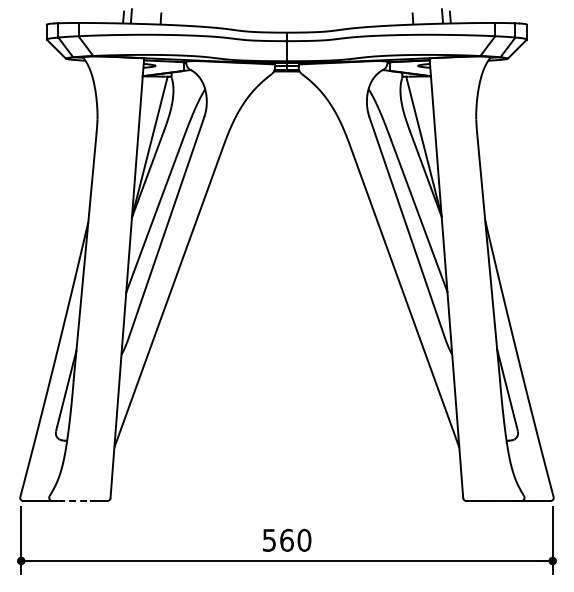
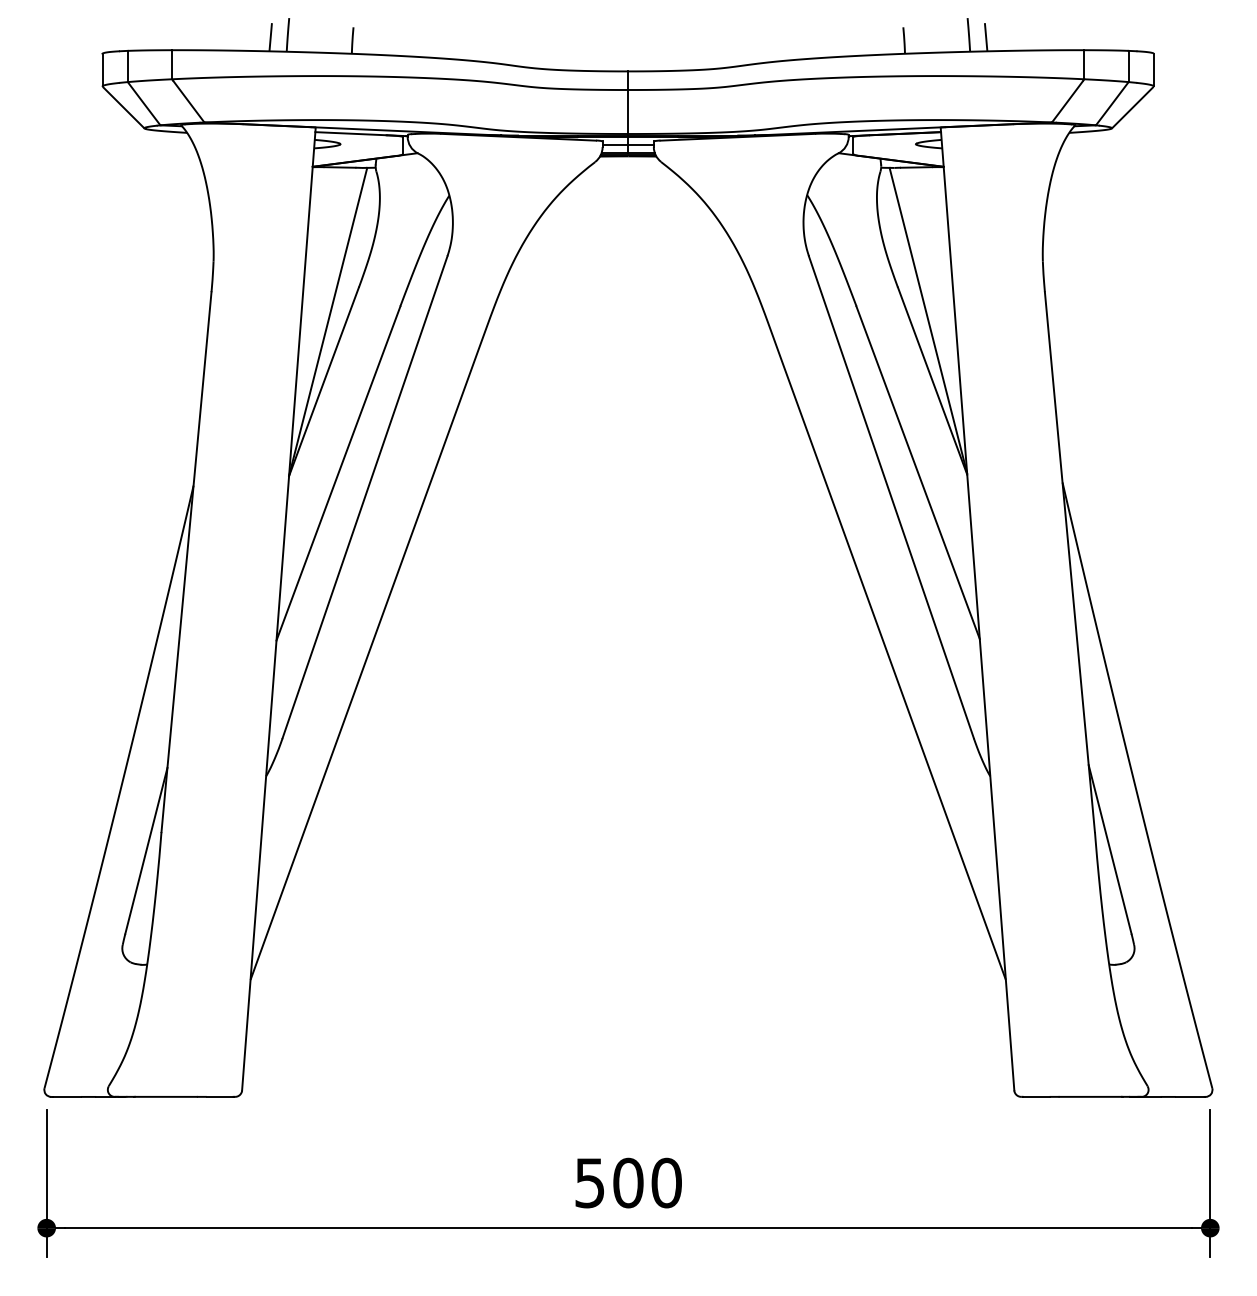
line: (74, 501) -> (163, 1097), dashed -> solid
text: (286, 539) -> (627, 1181), 560 -> 500

